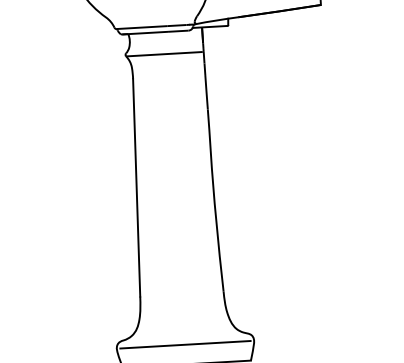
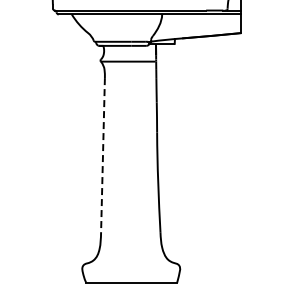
line: (135, 187) -> (102, 155), solid -> dashed
line: (184, 344) -> (130, 268), removed

